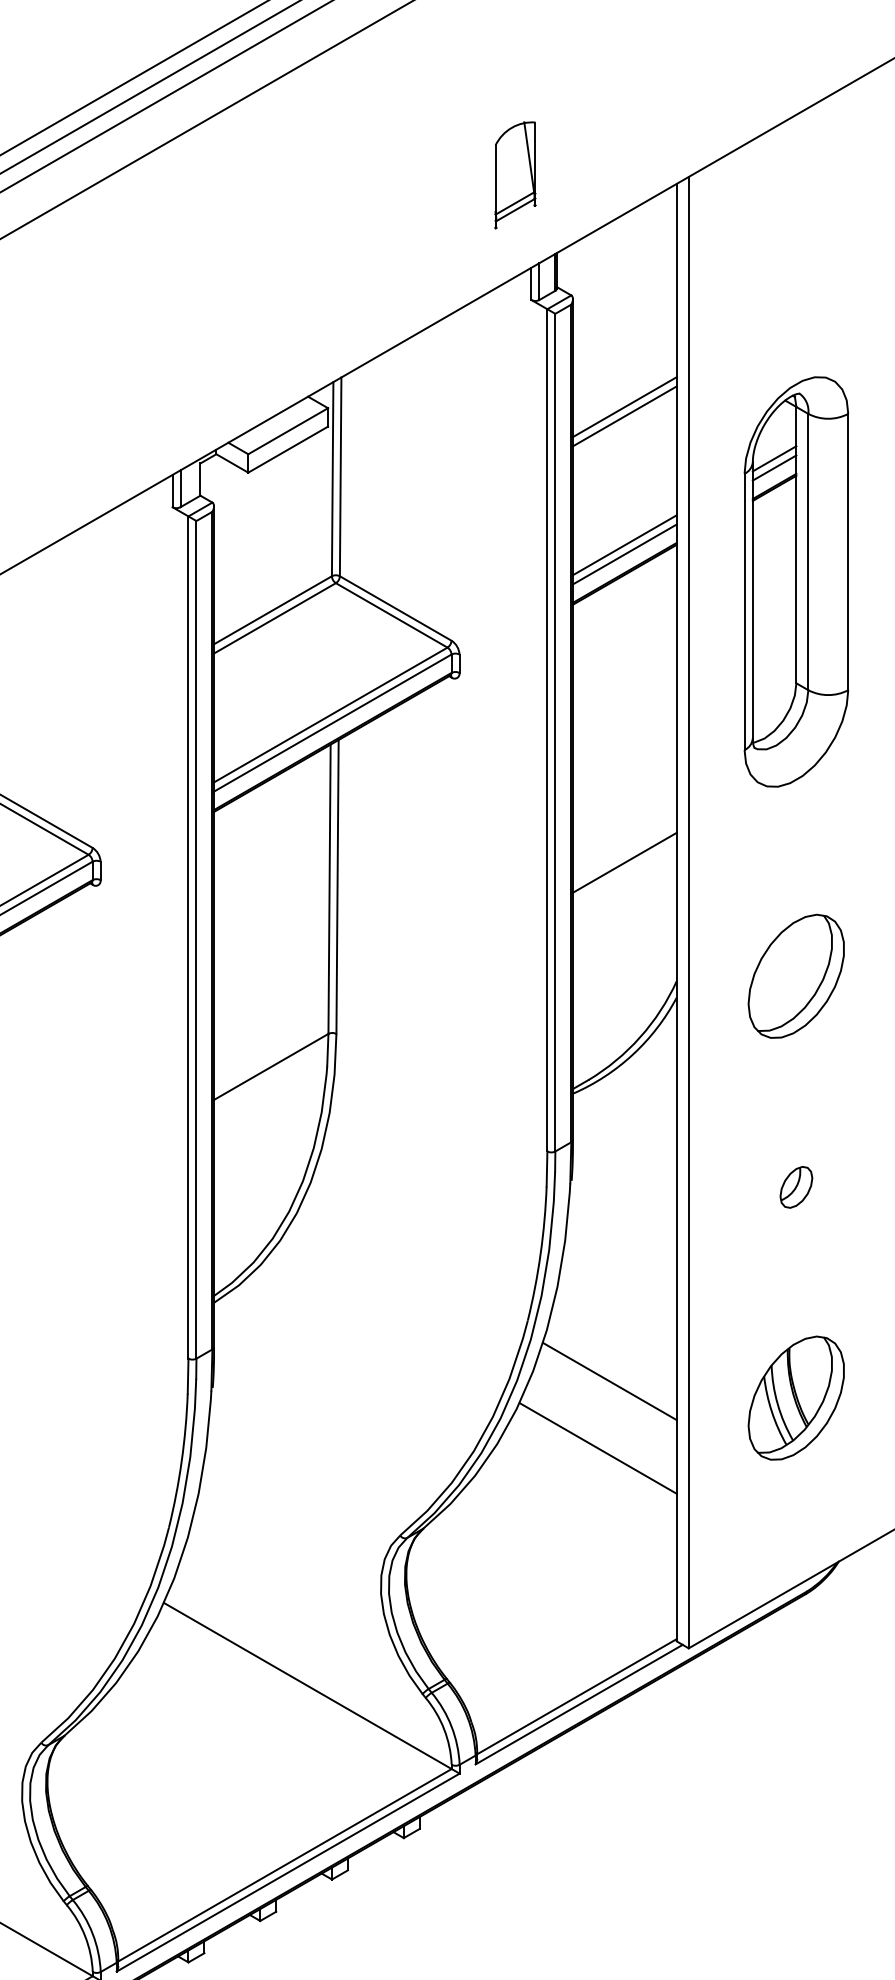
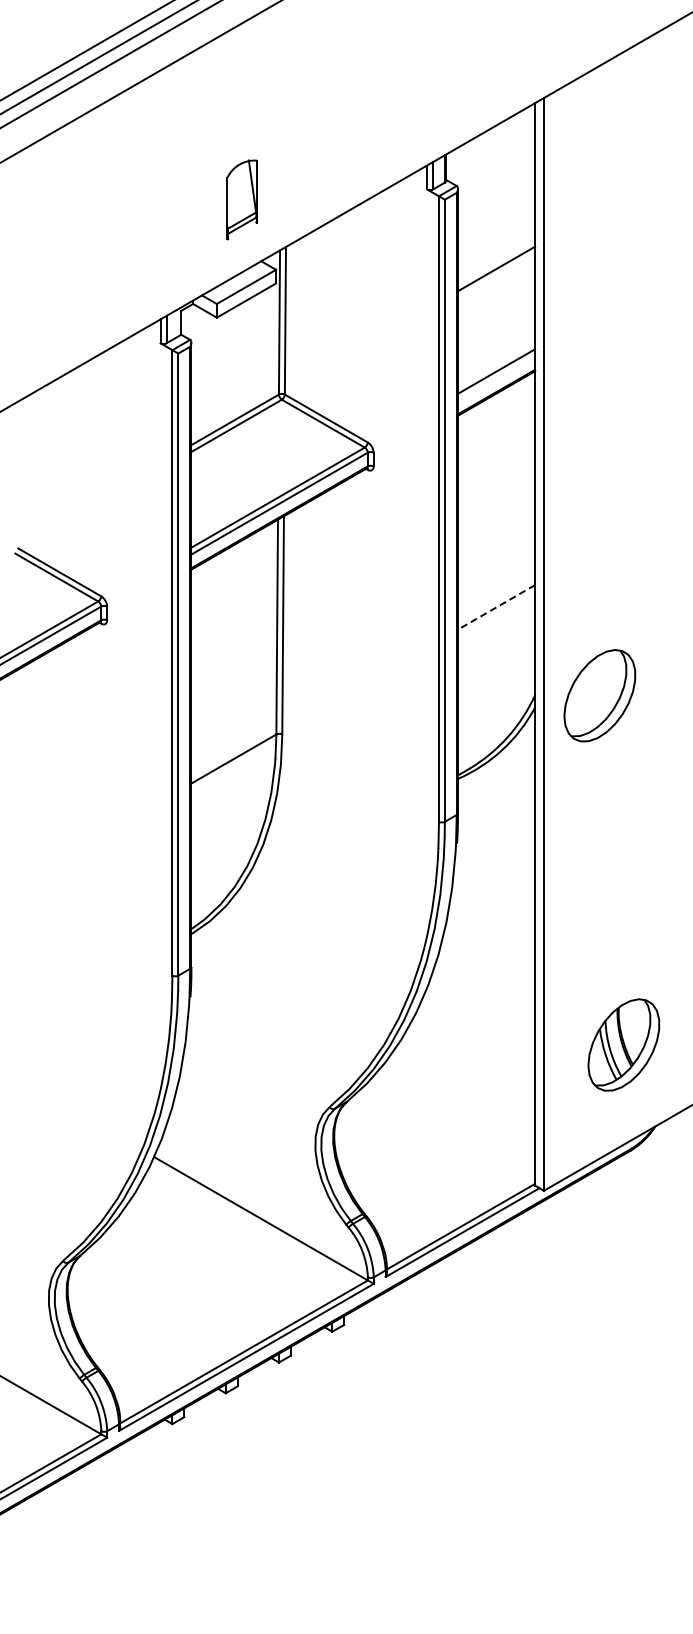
part: (515, 174) -> (242, 199), moved
line: (624, 415) -> (496, 275), removed
line: (624, 554) -> (496, 378), removed
part: (795, 581) -> (623, 398), removed
line: (624, 862) -> (496, 607), solid -> dashed
part: (795, 976) -> (599, 695), moved
part: (795, 1187) -> (623, 848), removed
line: (610, 1381) -> (485, 992), removed
part: (795, 1397) -> (623, 1044), moved
line: (597, 1448) -> (476, 1042), removed

